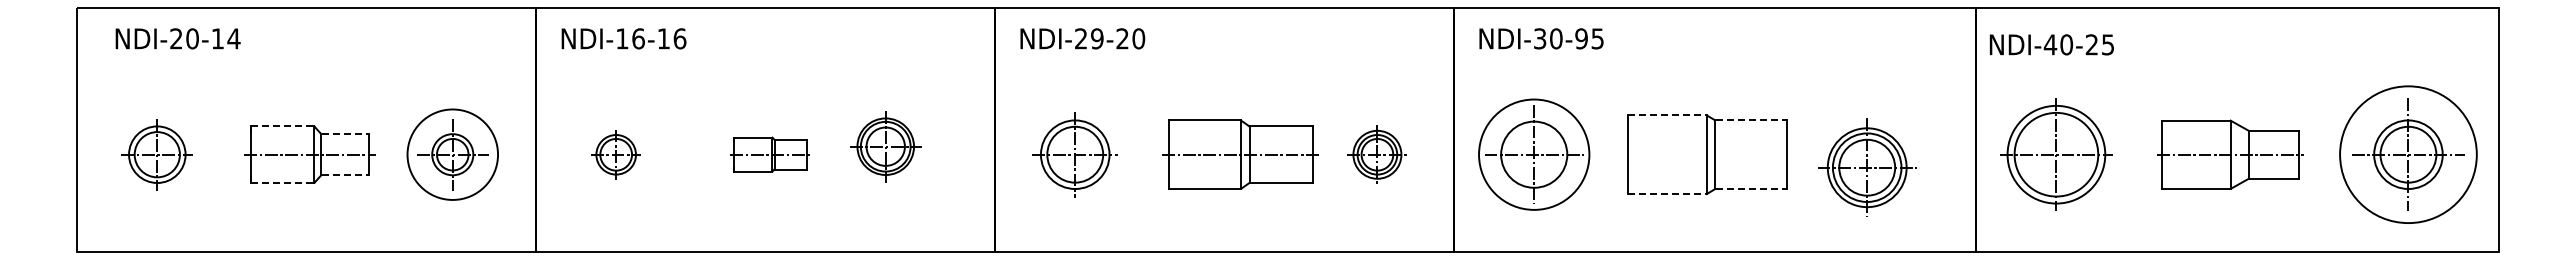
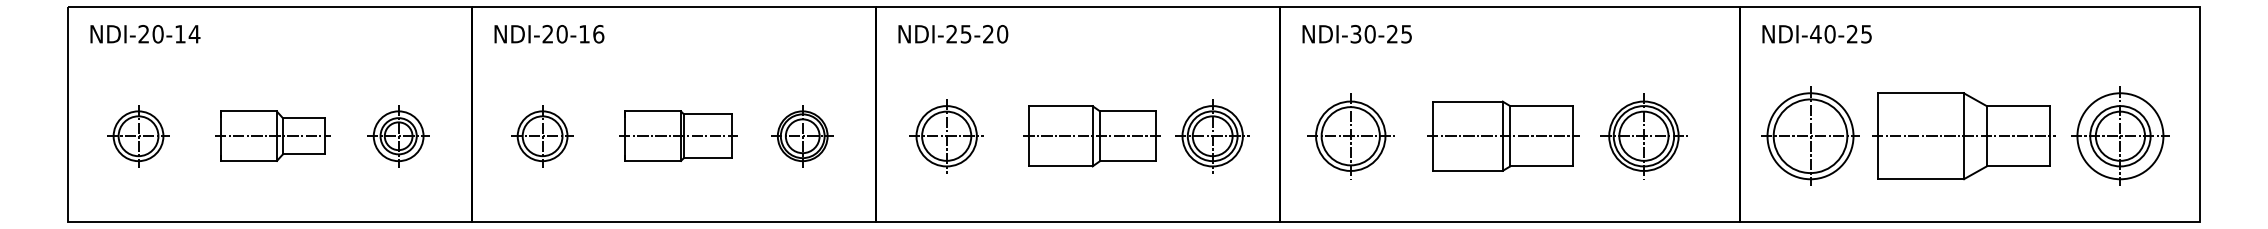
text: (177, 38) -> (144, 33), moved
text: (630, 38) -> (555, 33), NDI-16-16 -> NDI-20-16
text: (1097, 38) -> (966, 33), NDI-29-20 -> NDI-25-20
text: (1581, 38) -> (1392, 33), NDI-30-95 -> NDI-30-25
text: (2051, 44) -> (1816, 33), moved
line: (1667, 115) -> (1468, 101), dashed -> solid
line: (1751, 120) -> (1542, 106), dashed -> solid
line: (282, 126) -> (248, 111), dashed -> solid
line: (345, 134) -> (304, 118), dashed -> solid
part: (885, 146) -> (802, 136), moved
circle: (452, 154) -> (398, 136), size x0.62
part: (615, 154) -> (541, 136), size x1.43
part: (770, 154) -> (678, 136), size x1.67
part: (1377, 154) -> (1212, 136), size x1.43
circle: (1533, 154) -> (1350, 136), size x0.71
line: (1707, 154) -> (1503, 136), added
part: (2230, 154) -> (1963, 136), size x1.43
circle: (2408, 154) -> (2120, 136), size x0.71
part: (1867, 167) -> (1644, 136), moved
line: (345, 175) -> (304, 154), dashed -> solid
line: (282, 183) -> (248, 161), dashed -> solid
line: (1751, 189) -> (1542, 166), dashed -> solid
line: (1667, 194) -> (1468, 171), dashed -> solid

